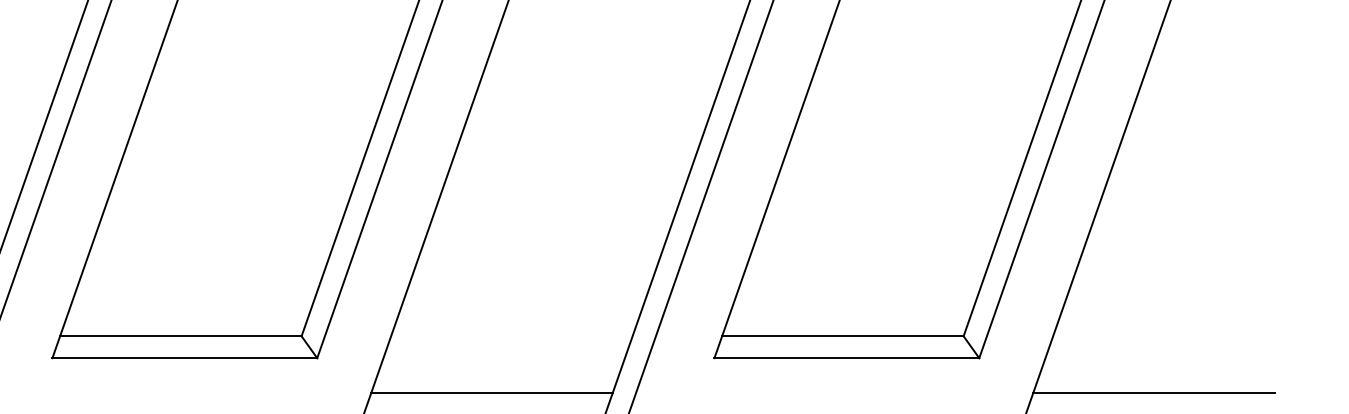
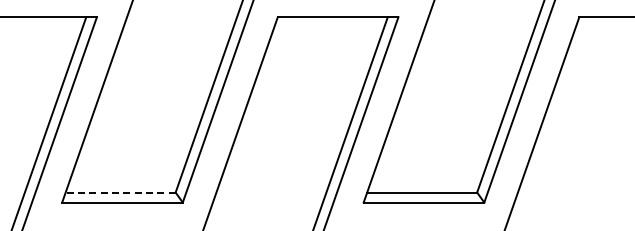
line: (180, 336) -> (120, 192), solid -> dashed
line: (492, 393) -> (262, 218), removed
line: (1153, 393) -> (563, 218), removed

